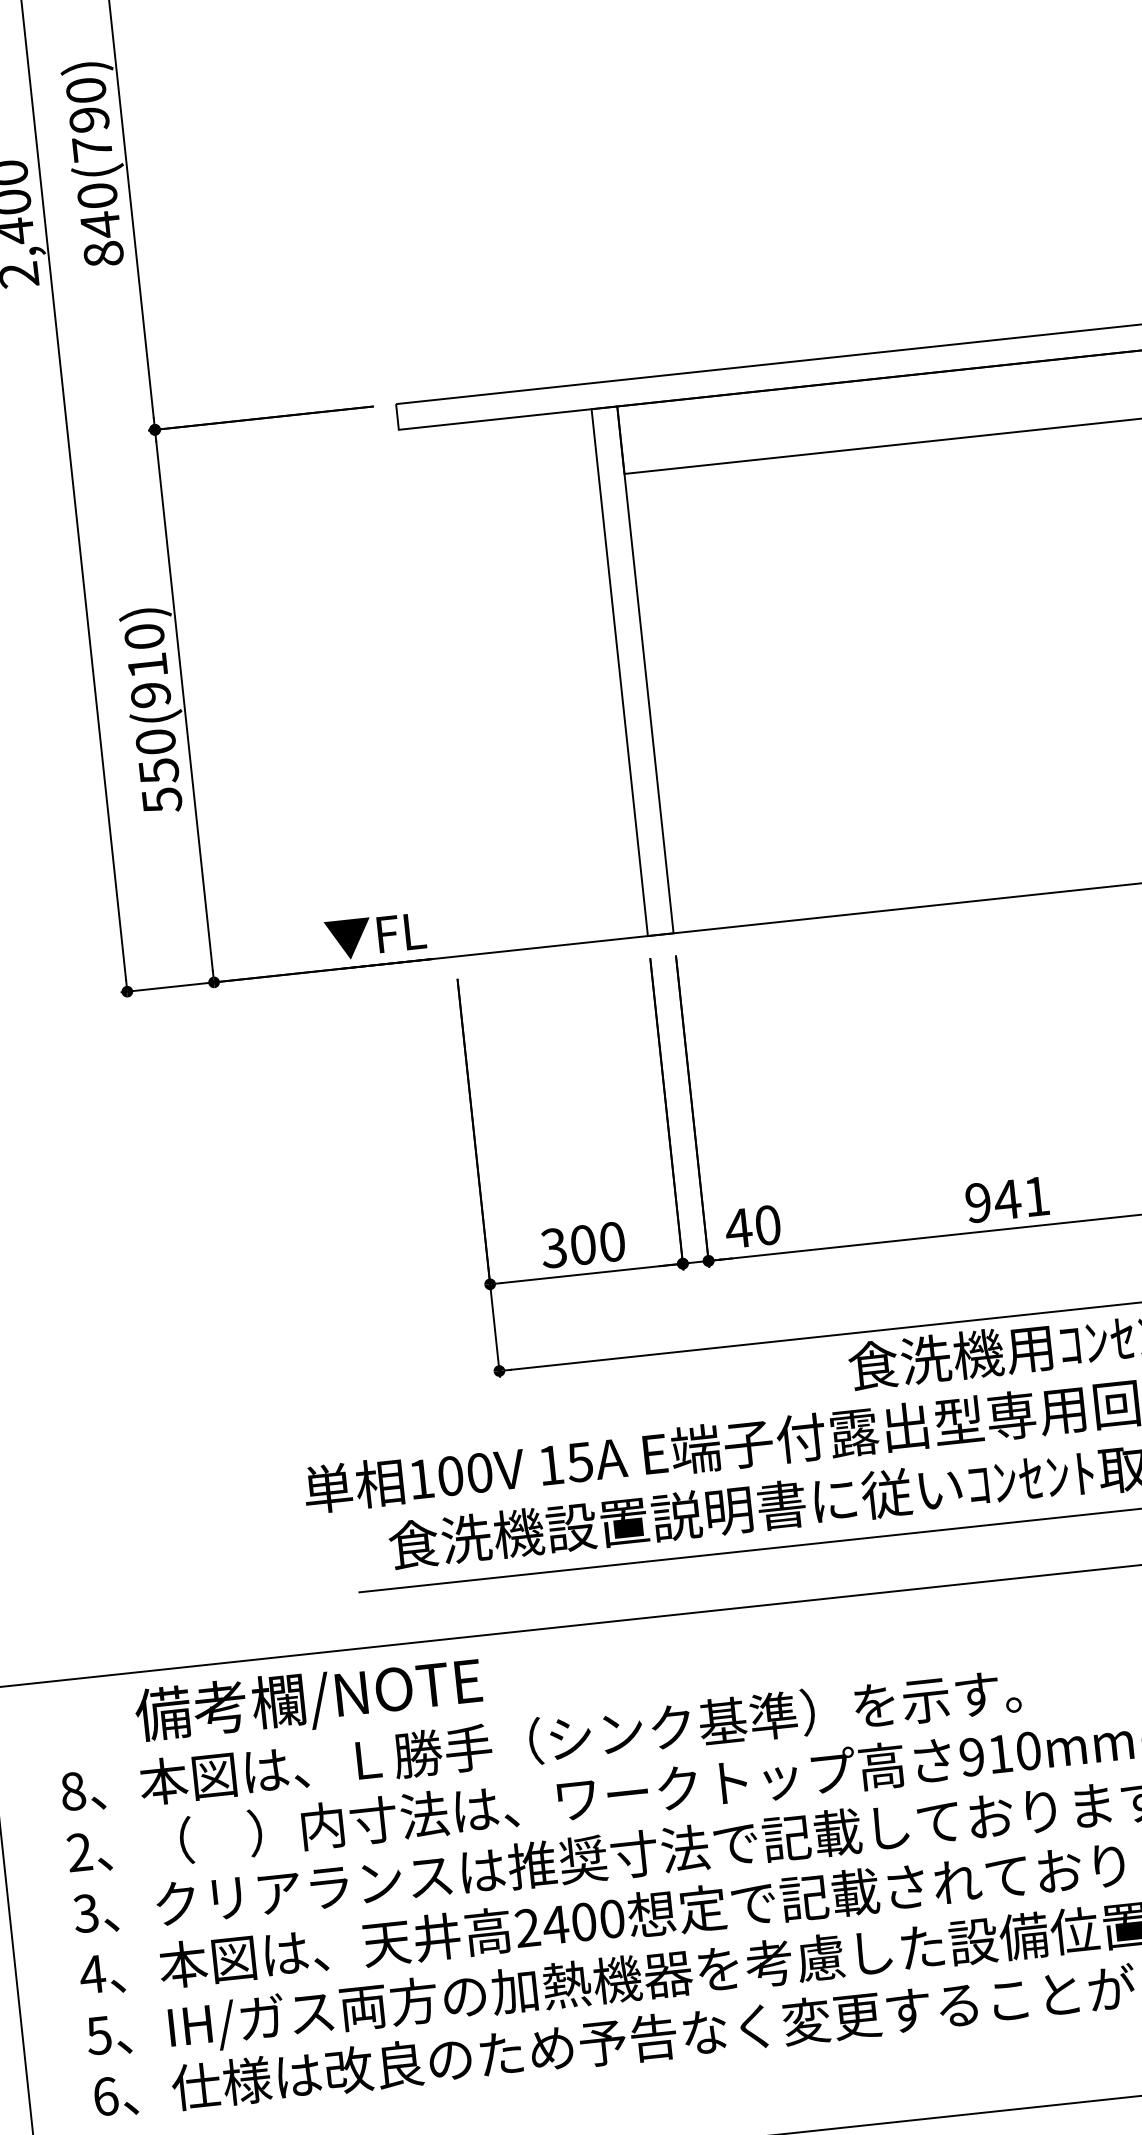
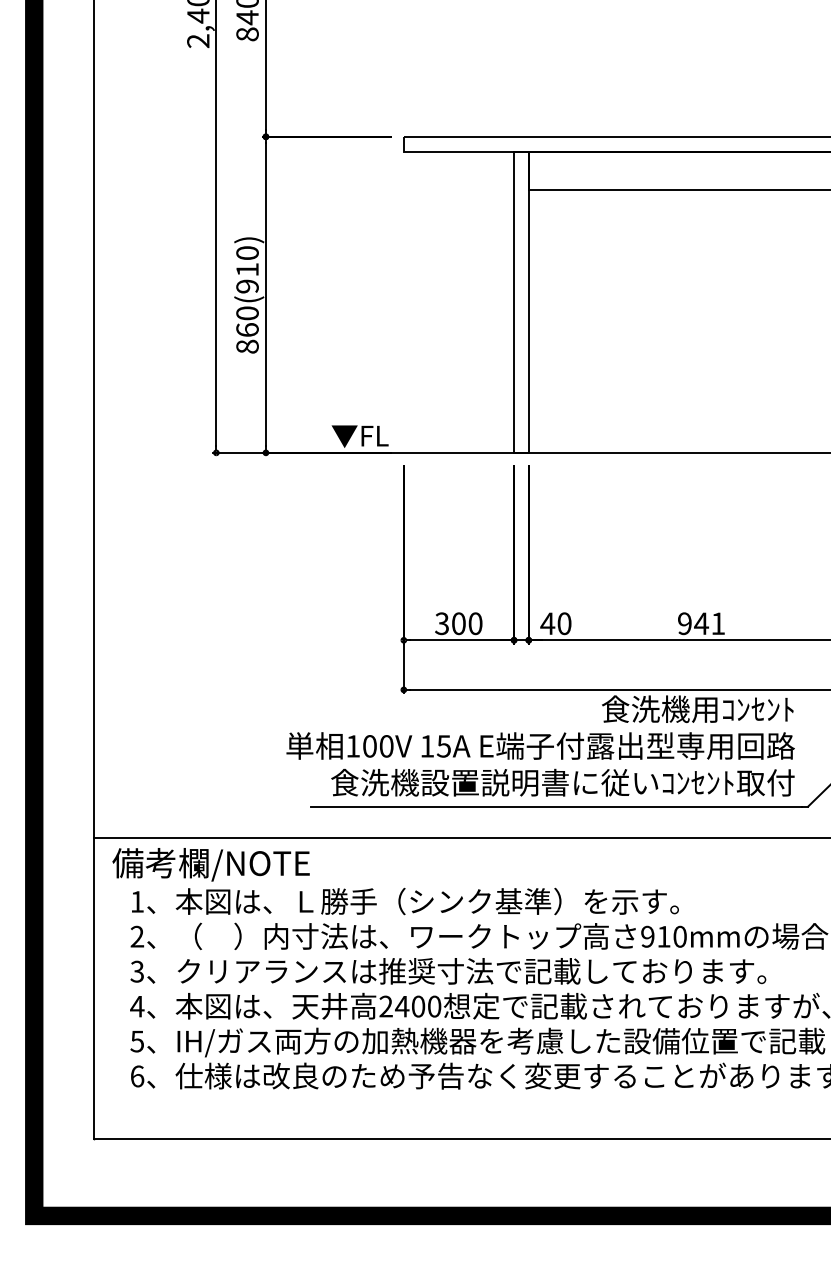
text: (160, 785) -> (247, 338), 550(910) -> 860(910)
text: (307, 1700) -> (210, 864), moved
text: (73, 1790) -> (137, 901), 8 -> 1

